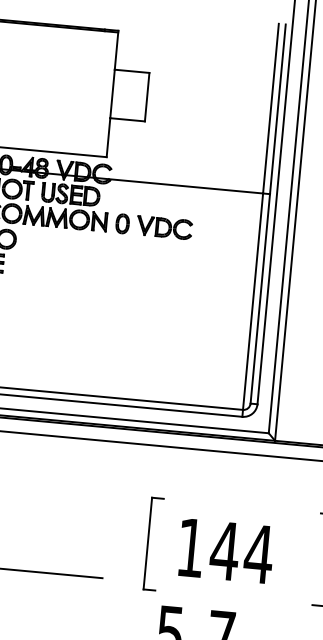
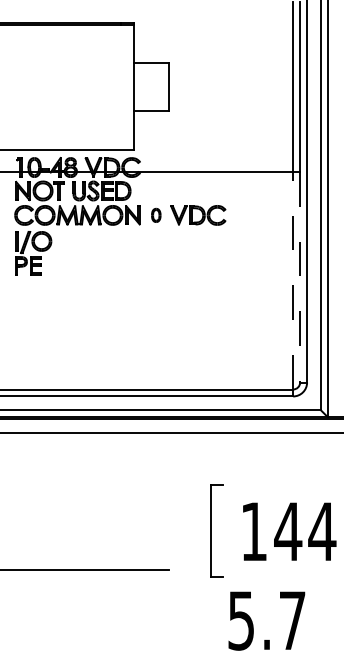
part: (122, 224) -> (156, 215), size x0.7
line: (260, 299) -> (300, 277), solid -> dashed
line: (253, 301) -> (293, 280), solid -> dashed

